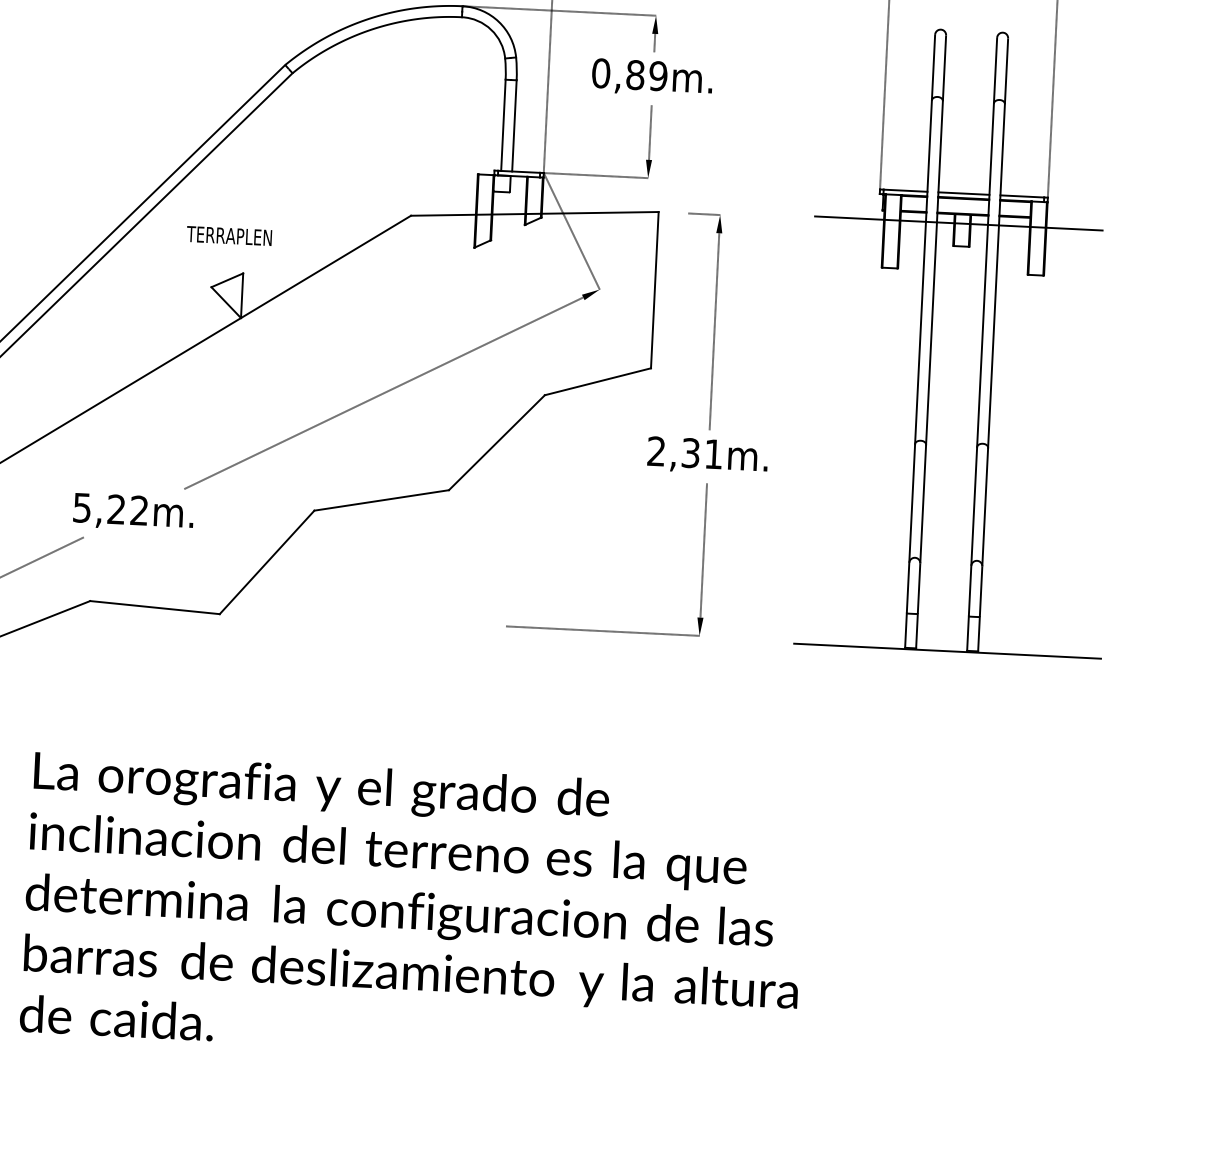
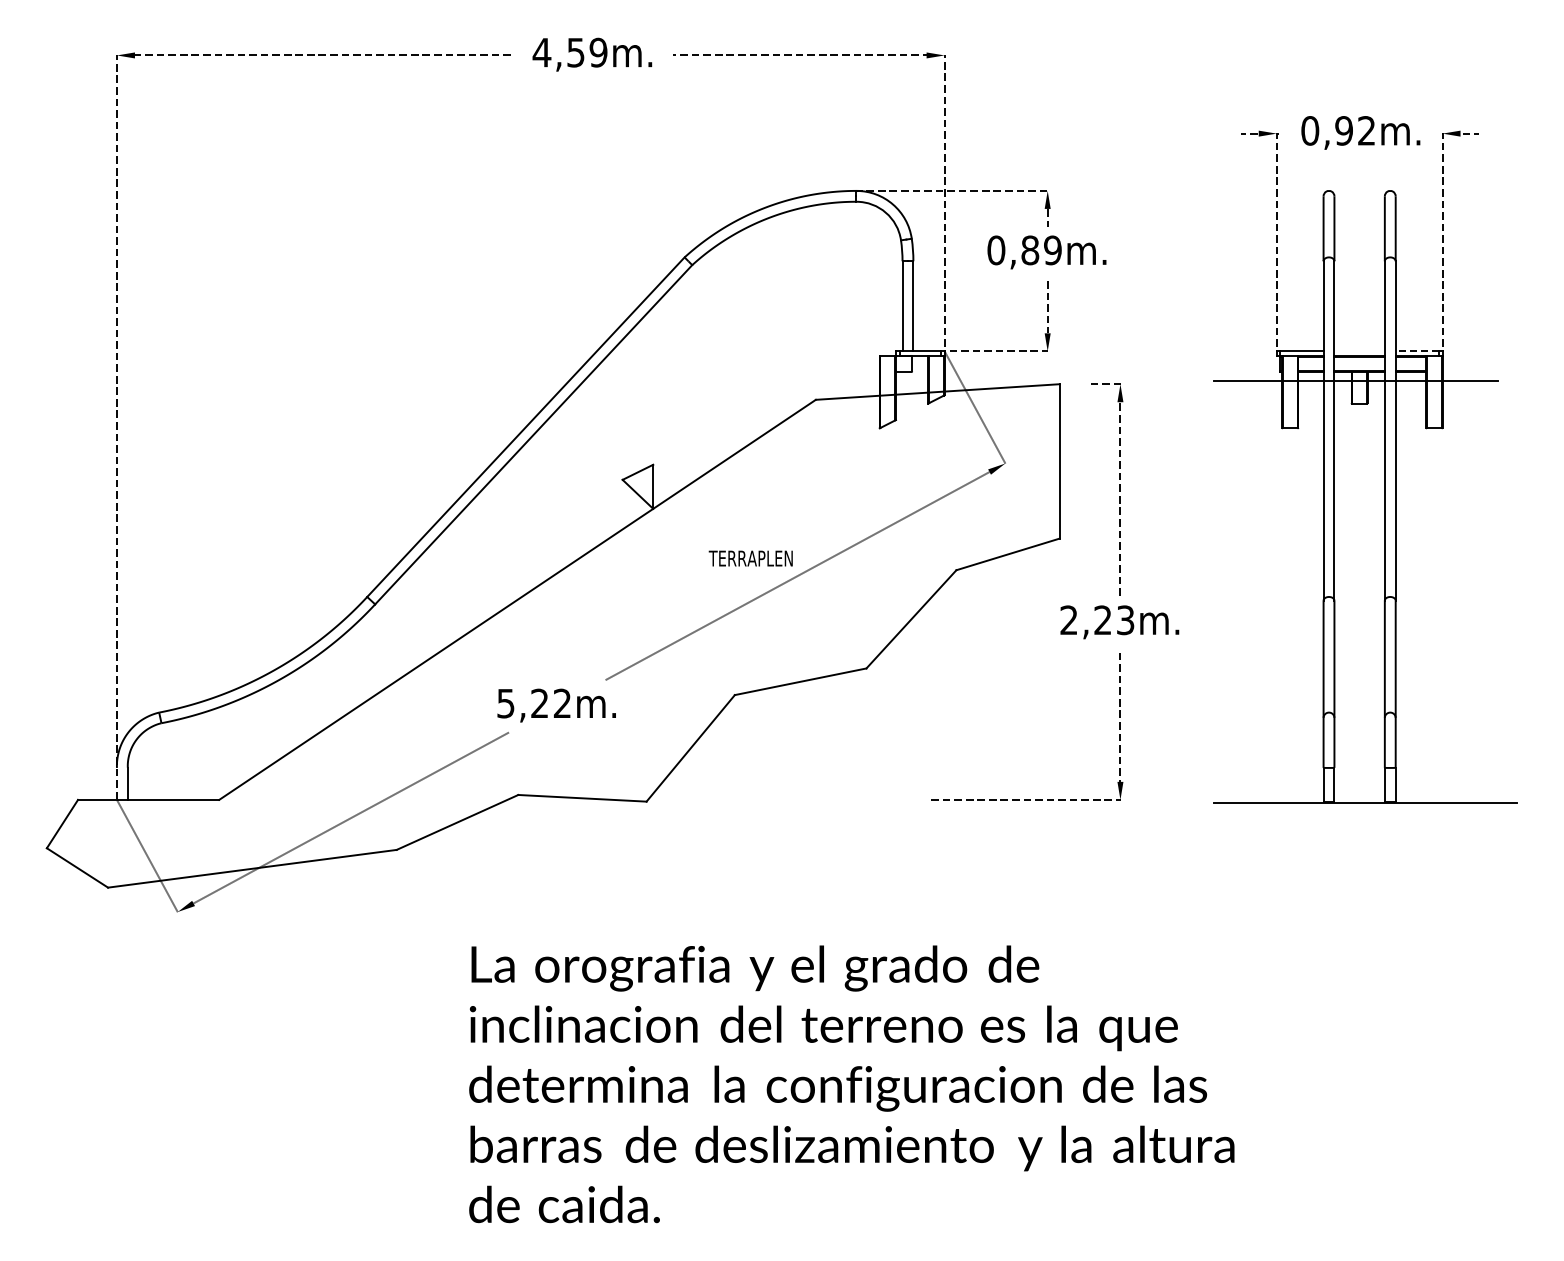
line: (963, 193) -> (1359, 351), removed
line: (1022, 196) -> (1417, 351), solid -> dashed
text: (229, 235) -> (750, 558), moved
text: (702, 453) -> (1114, 620), 2,31m. -> 2,23m.

